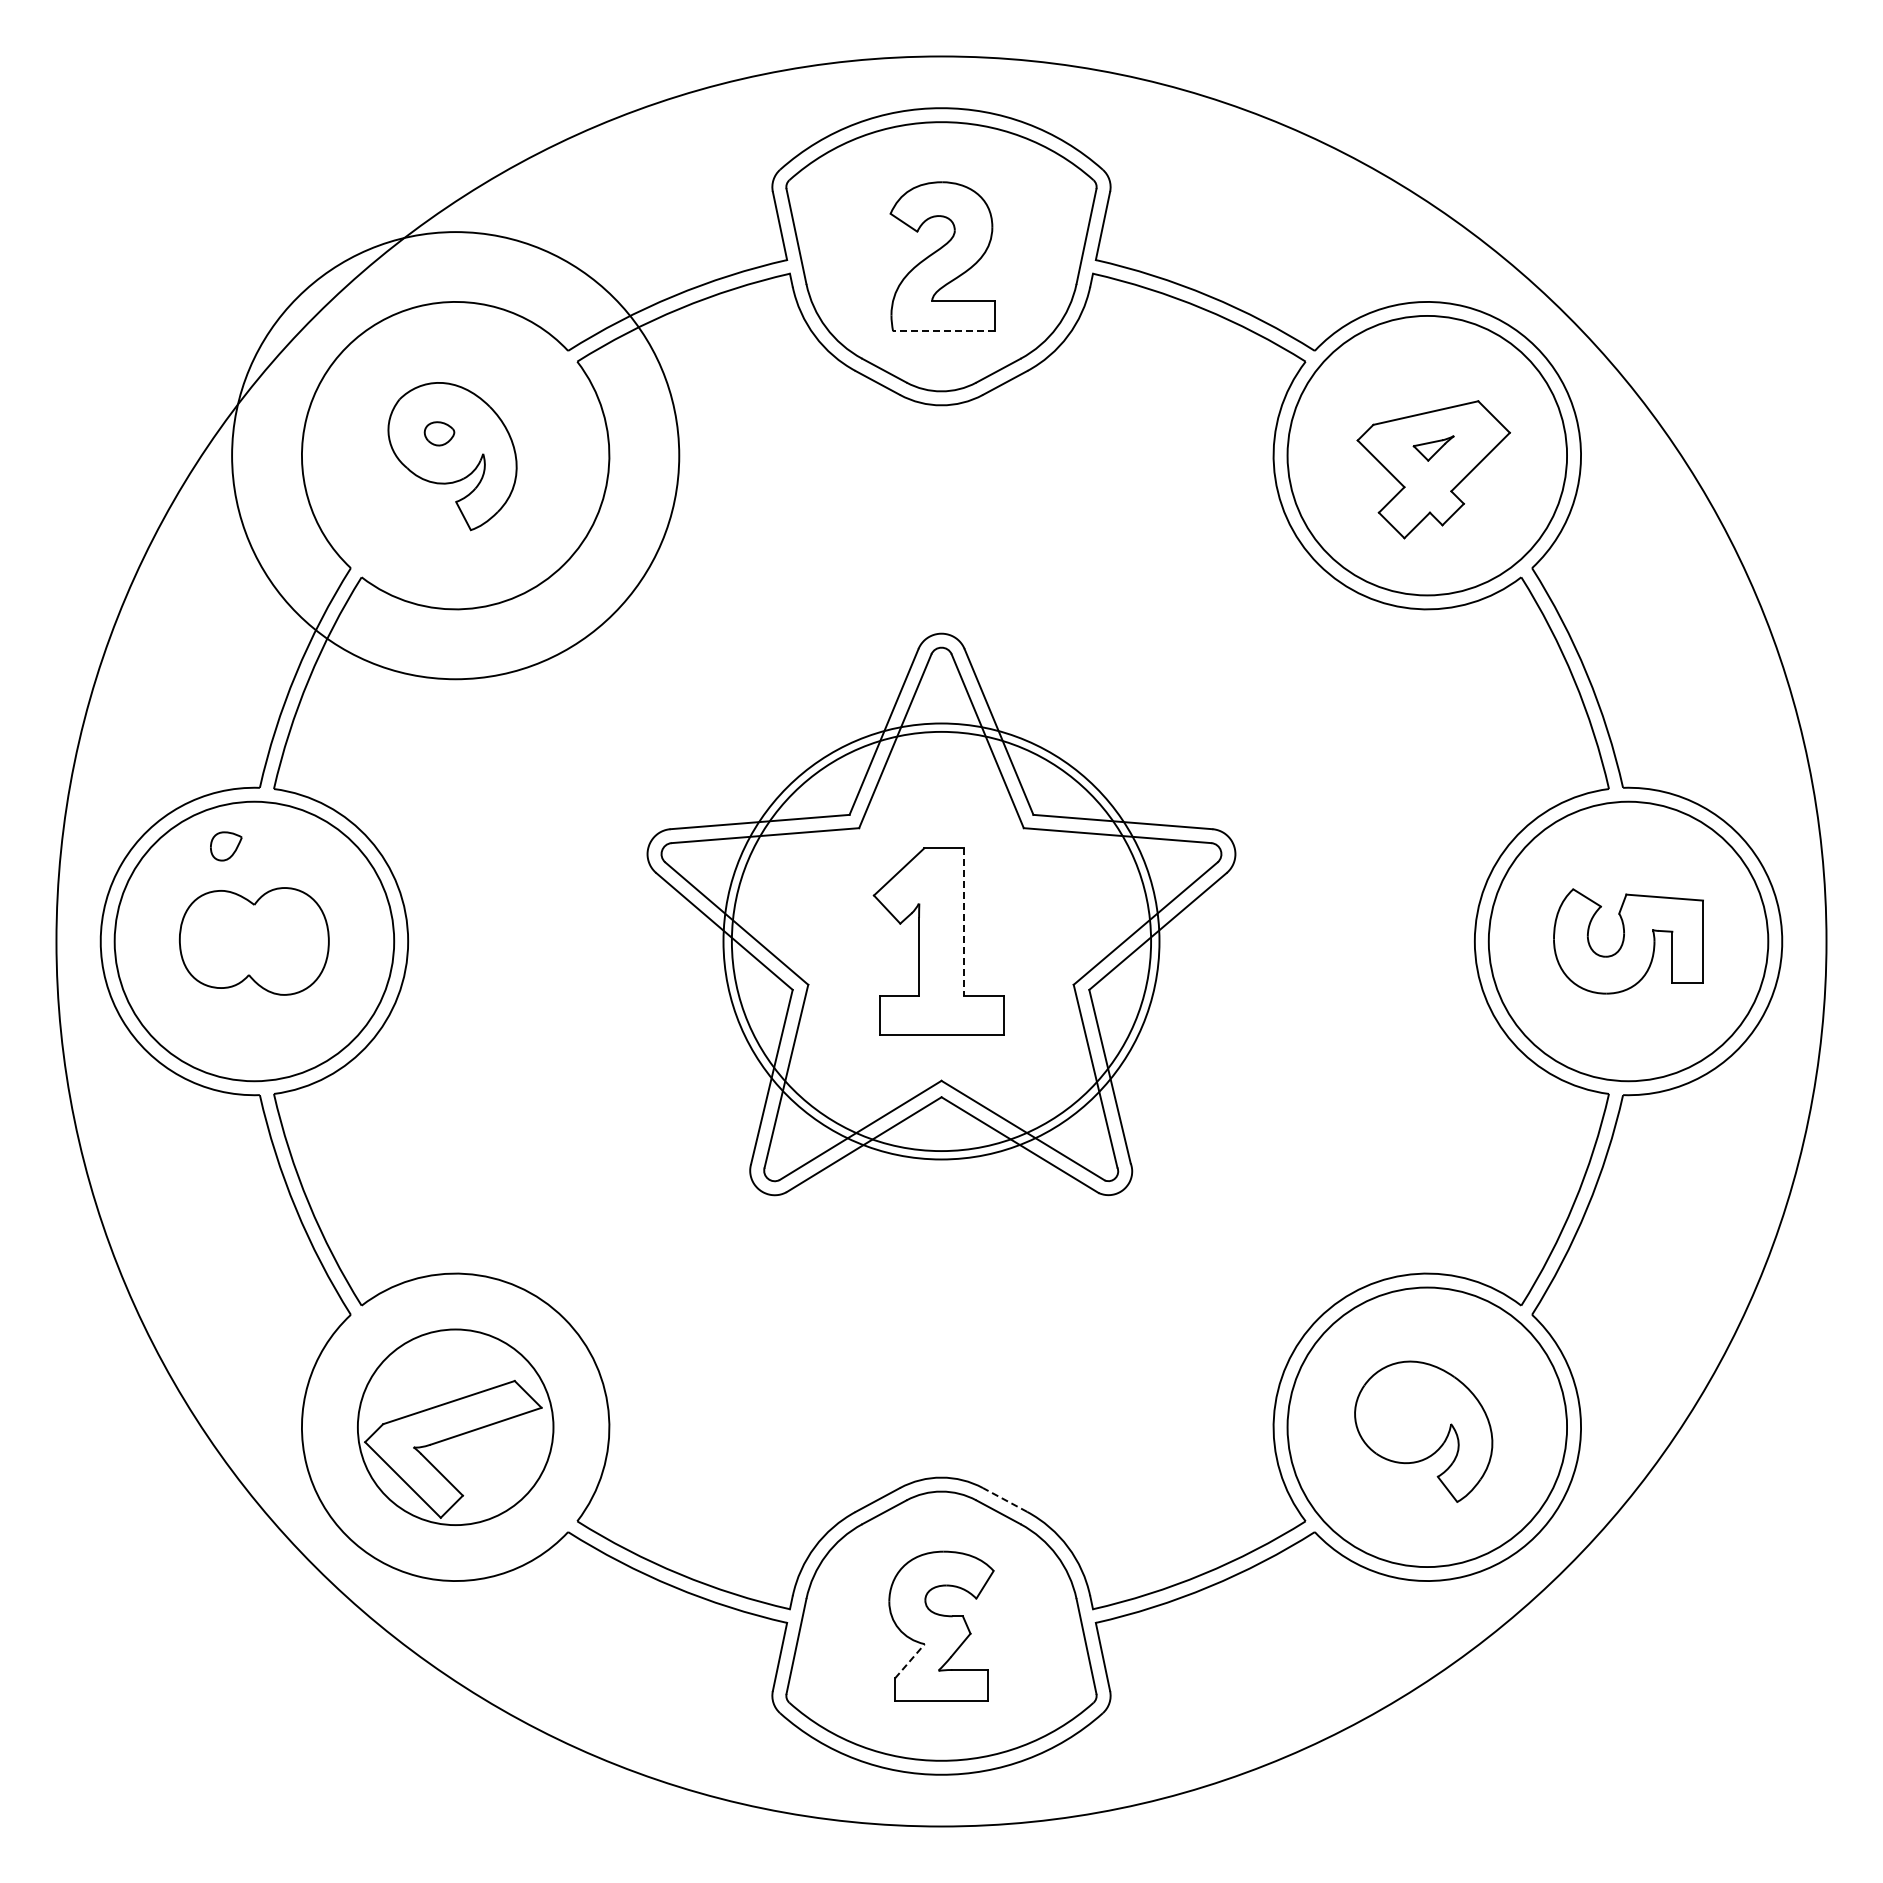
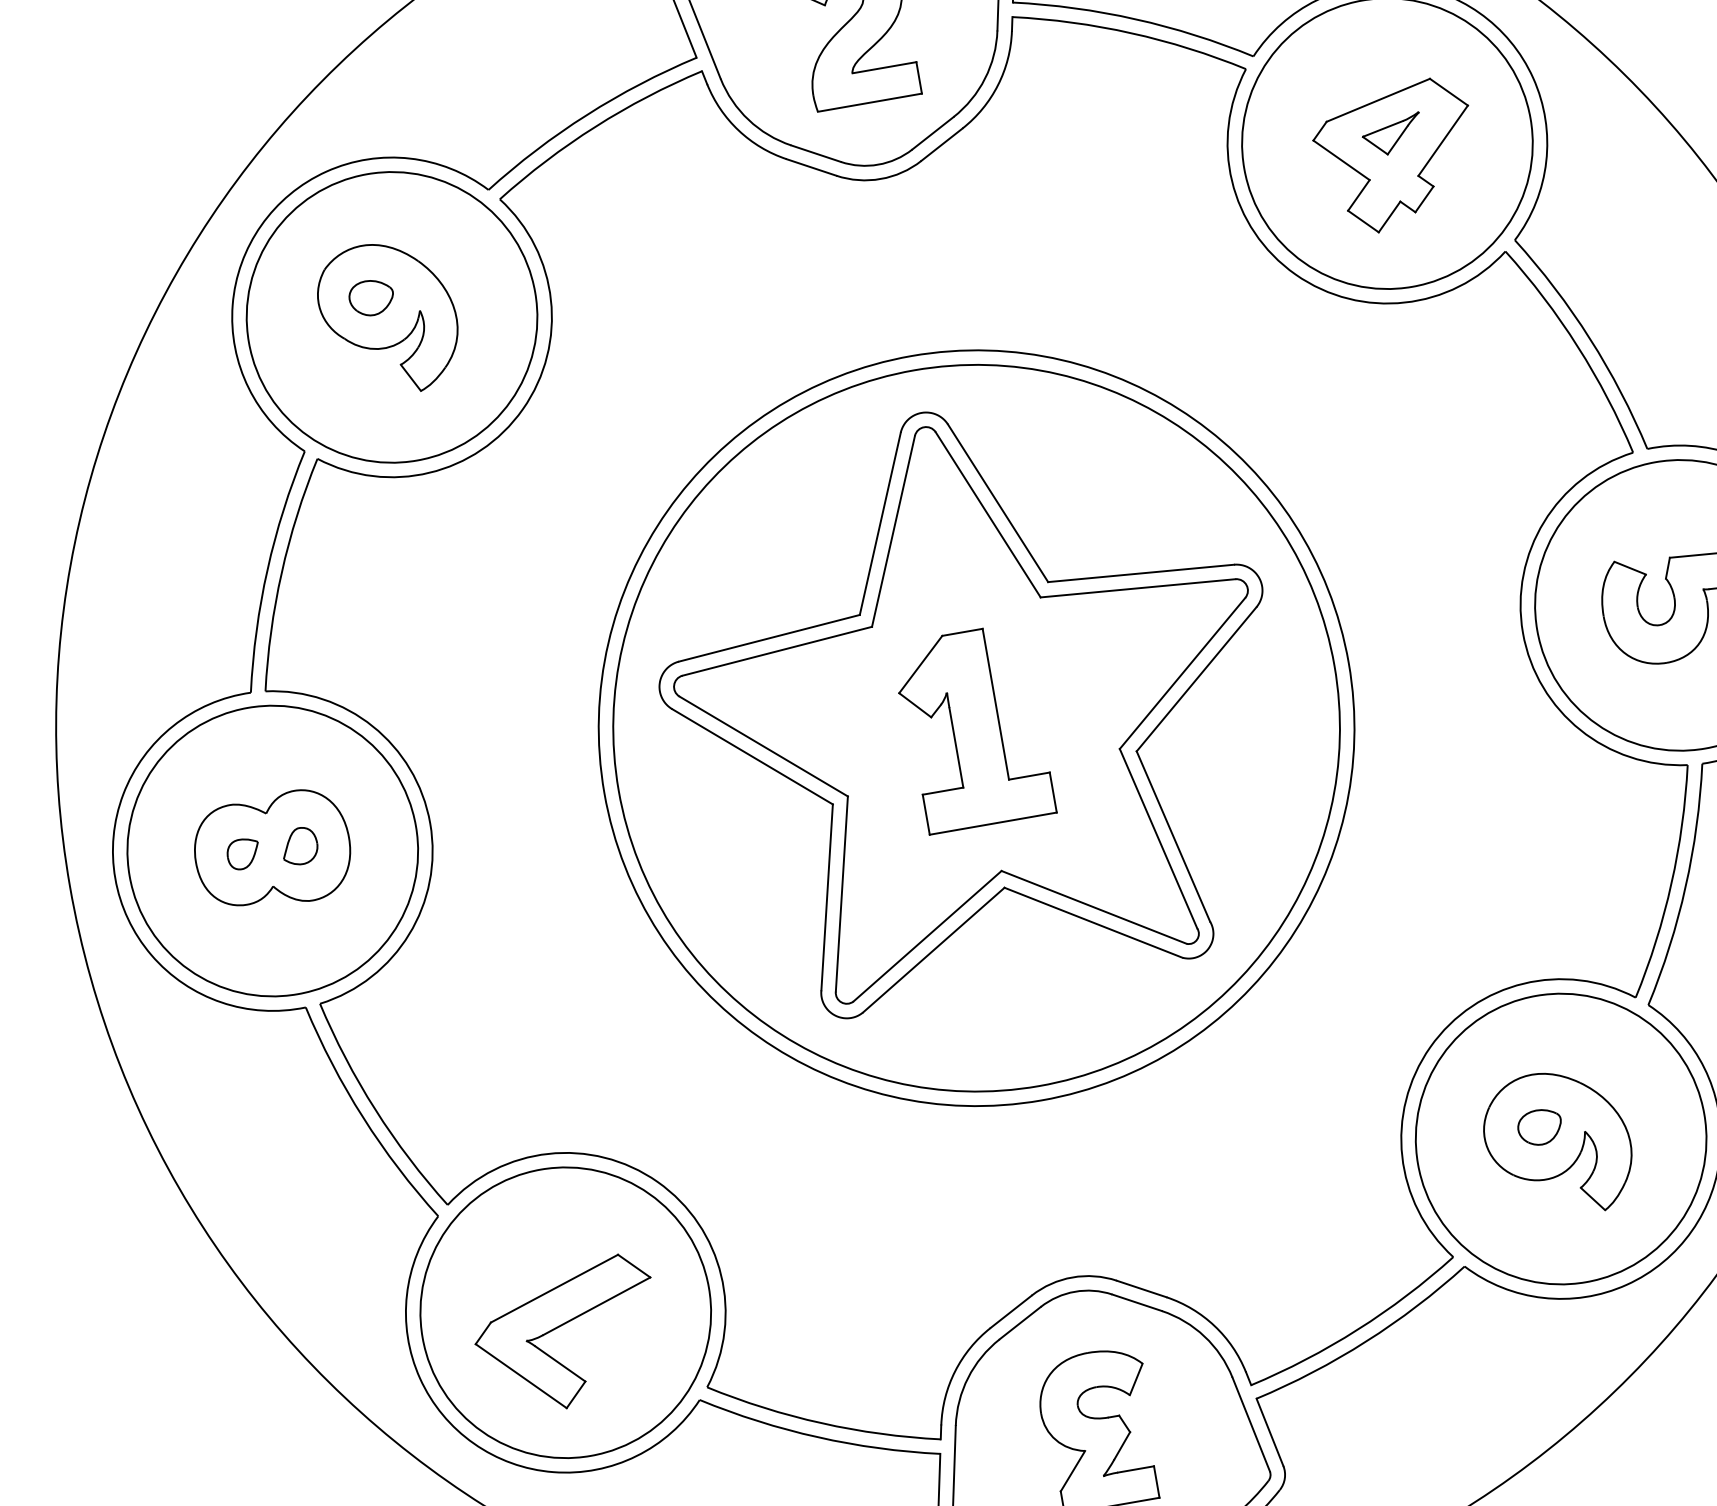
line: (943, 331) -> (869, 102), dashed -> solid
part: (439, 433) -> (371, 297), size x1.43
part: (1433, 448) -> (1392, 135), size x1.43
circle: (455, 455) -> (391, 317), size x0.62
part: (226, 846) -> (243, 854), moved
line: (963, 921) -> (995, 703), dashed -> solid
part: (280, 941) -> (299, 846), added
circle: (941, 941) -> (976, 728), size x1.67
circle: (941, 941) -> (976, 728), size x1.67
part: (1409, 1412) -> (1540, 1127), added
circle: (455, 1427) -> (565, 1312), size x1.43
line: (1004, 1499) -> (1140, 1288), dashed -> solid
line: (909, 1661) -> (1072, 1471), dashed -> solid

